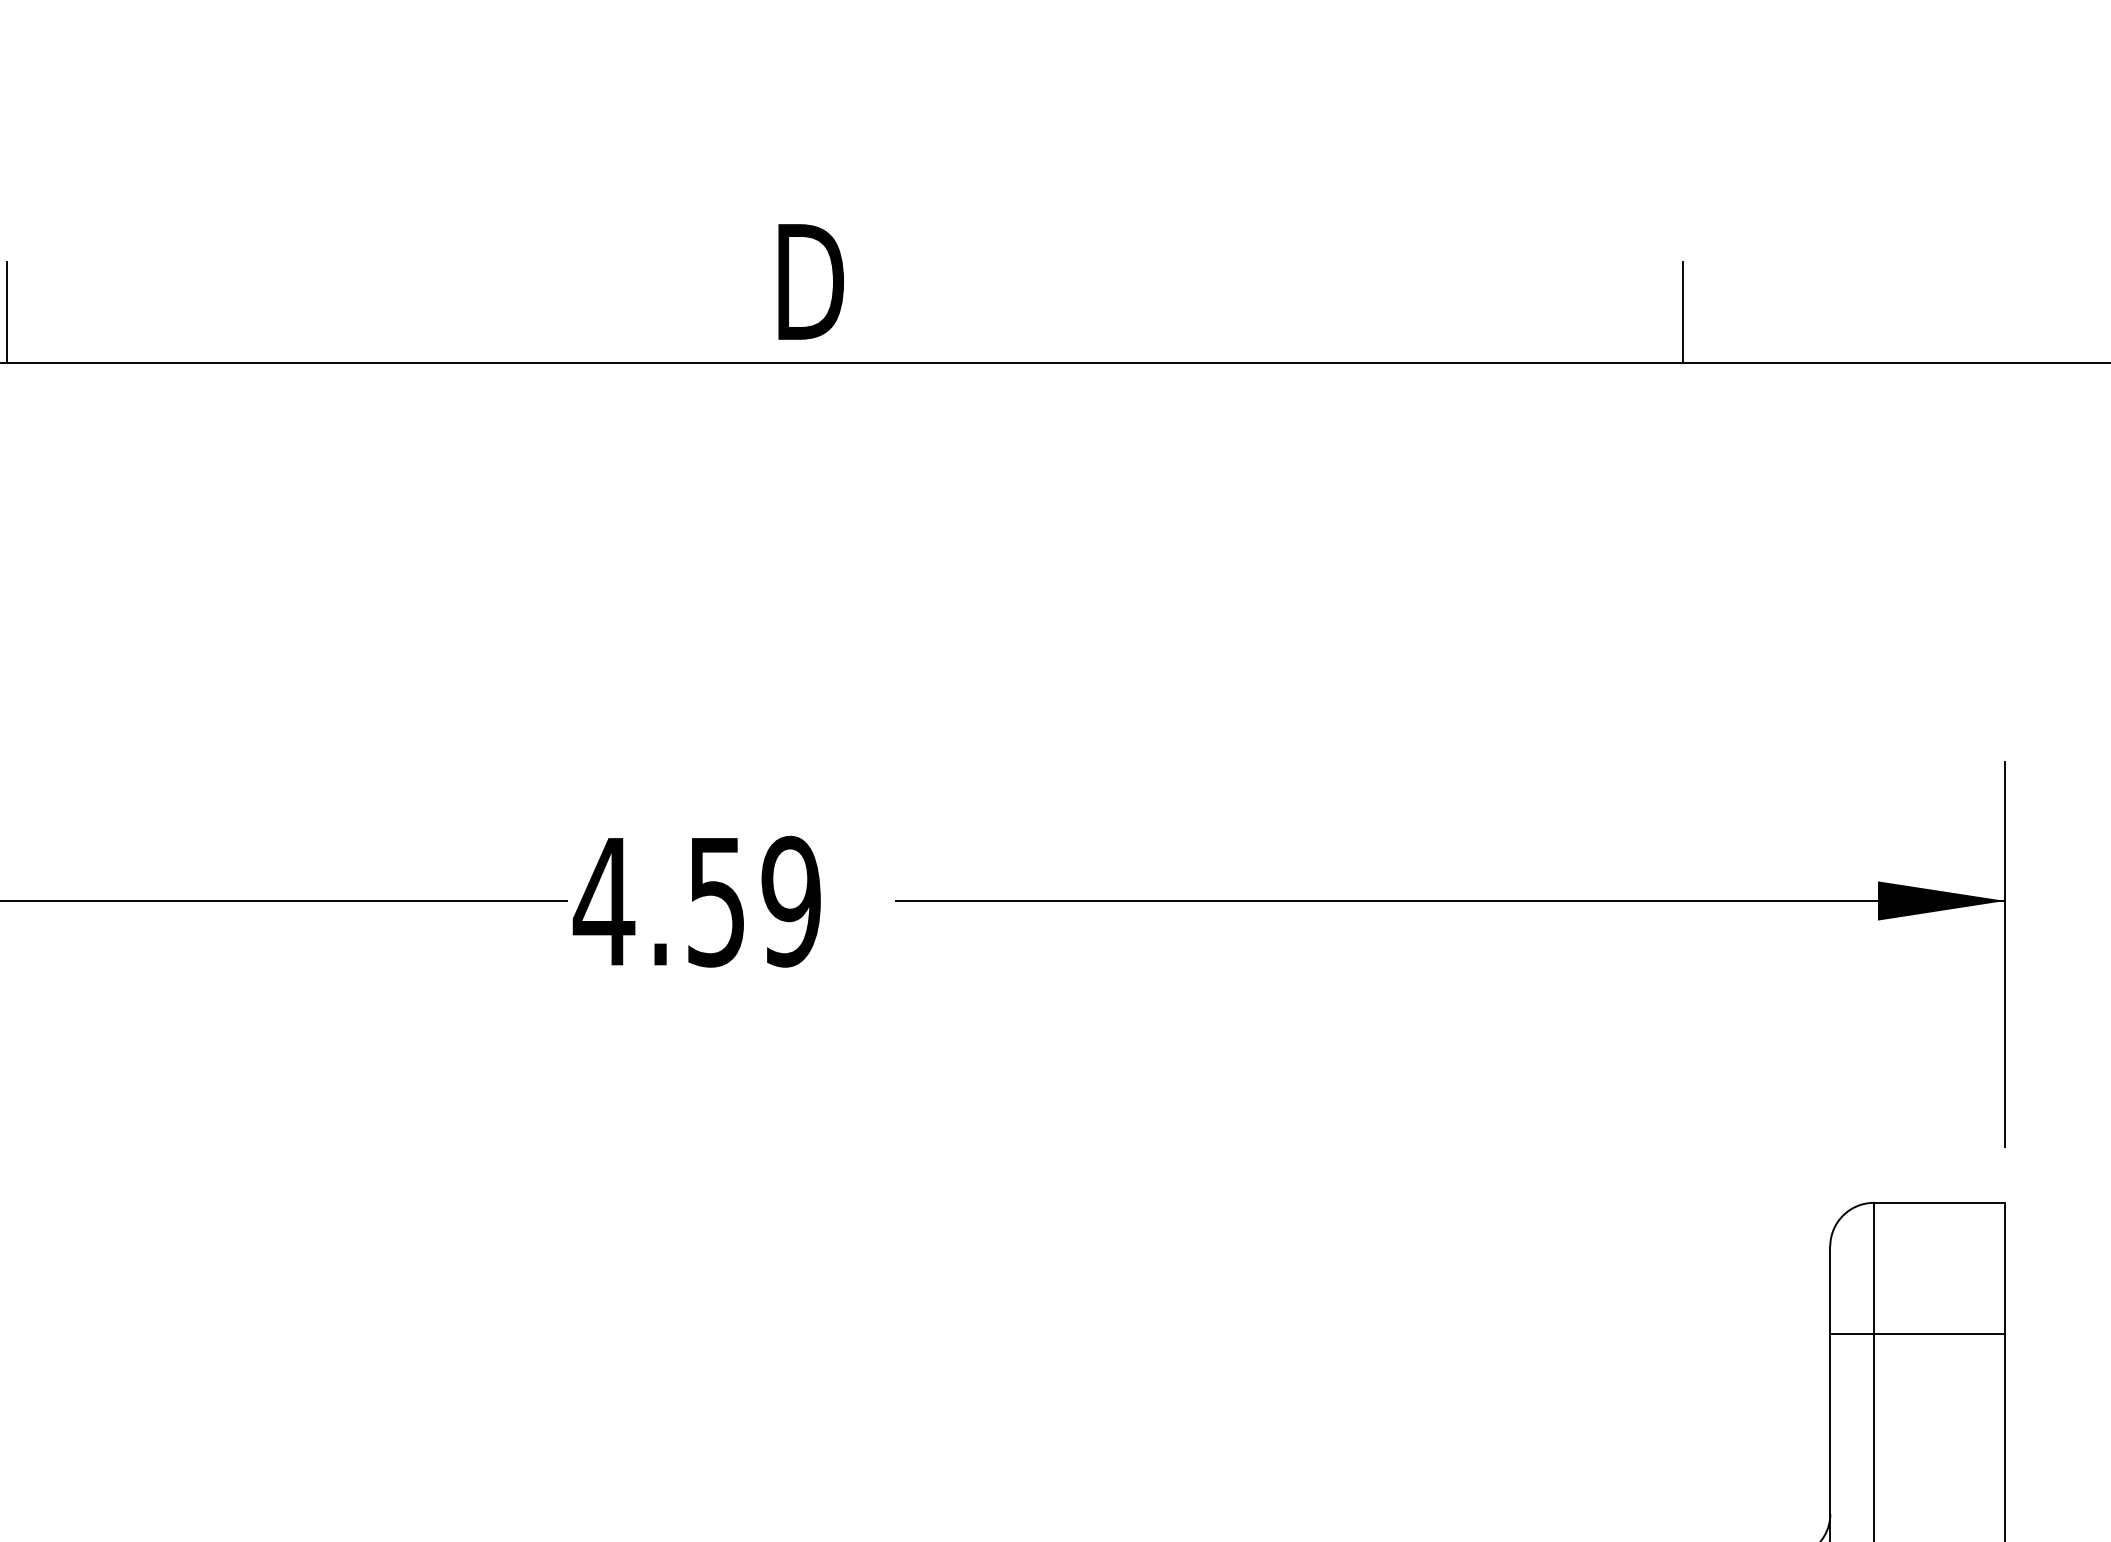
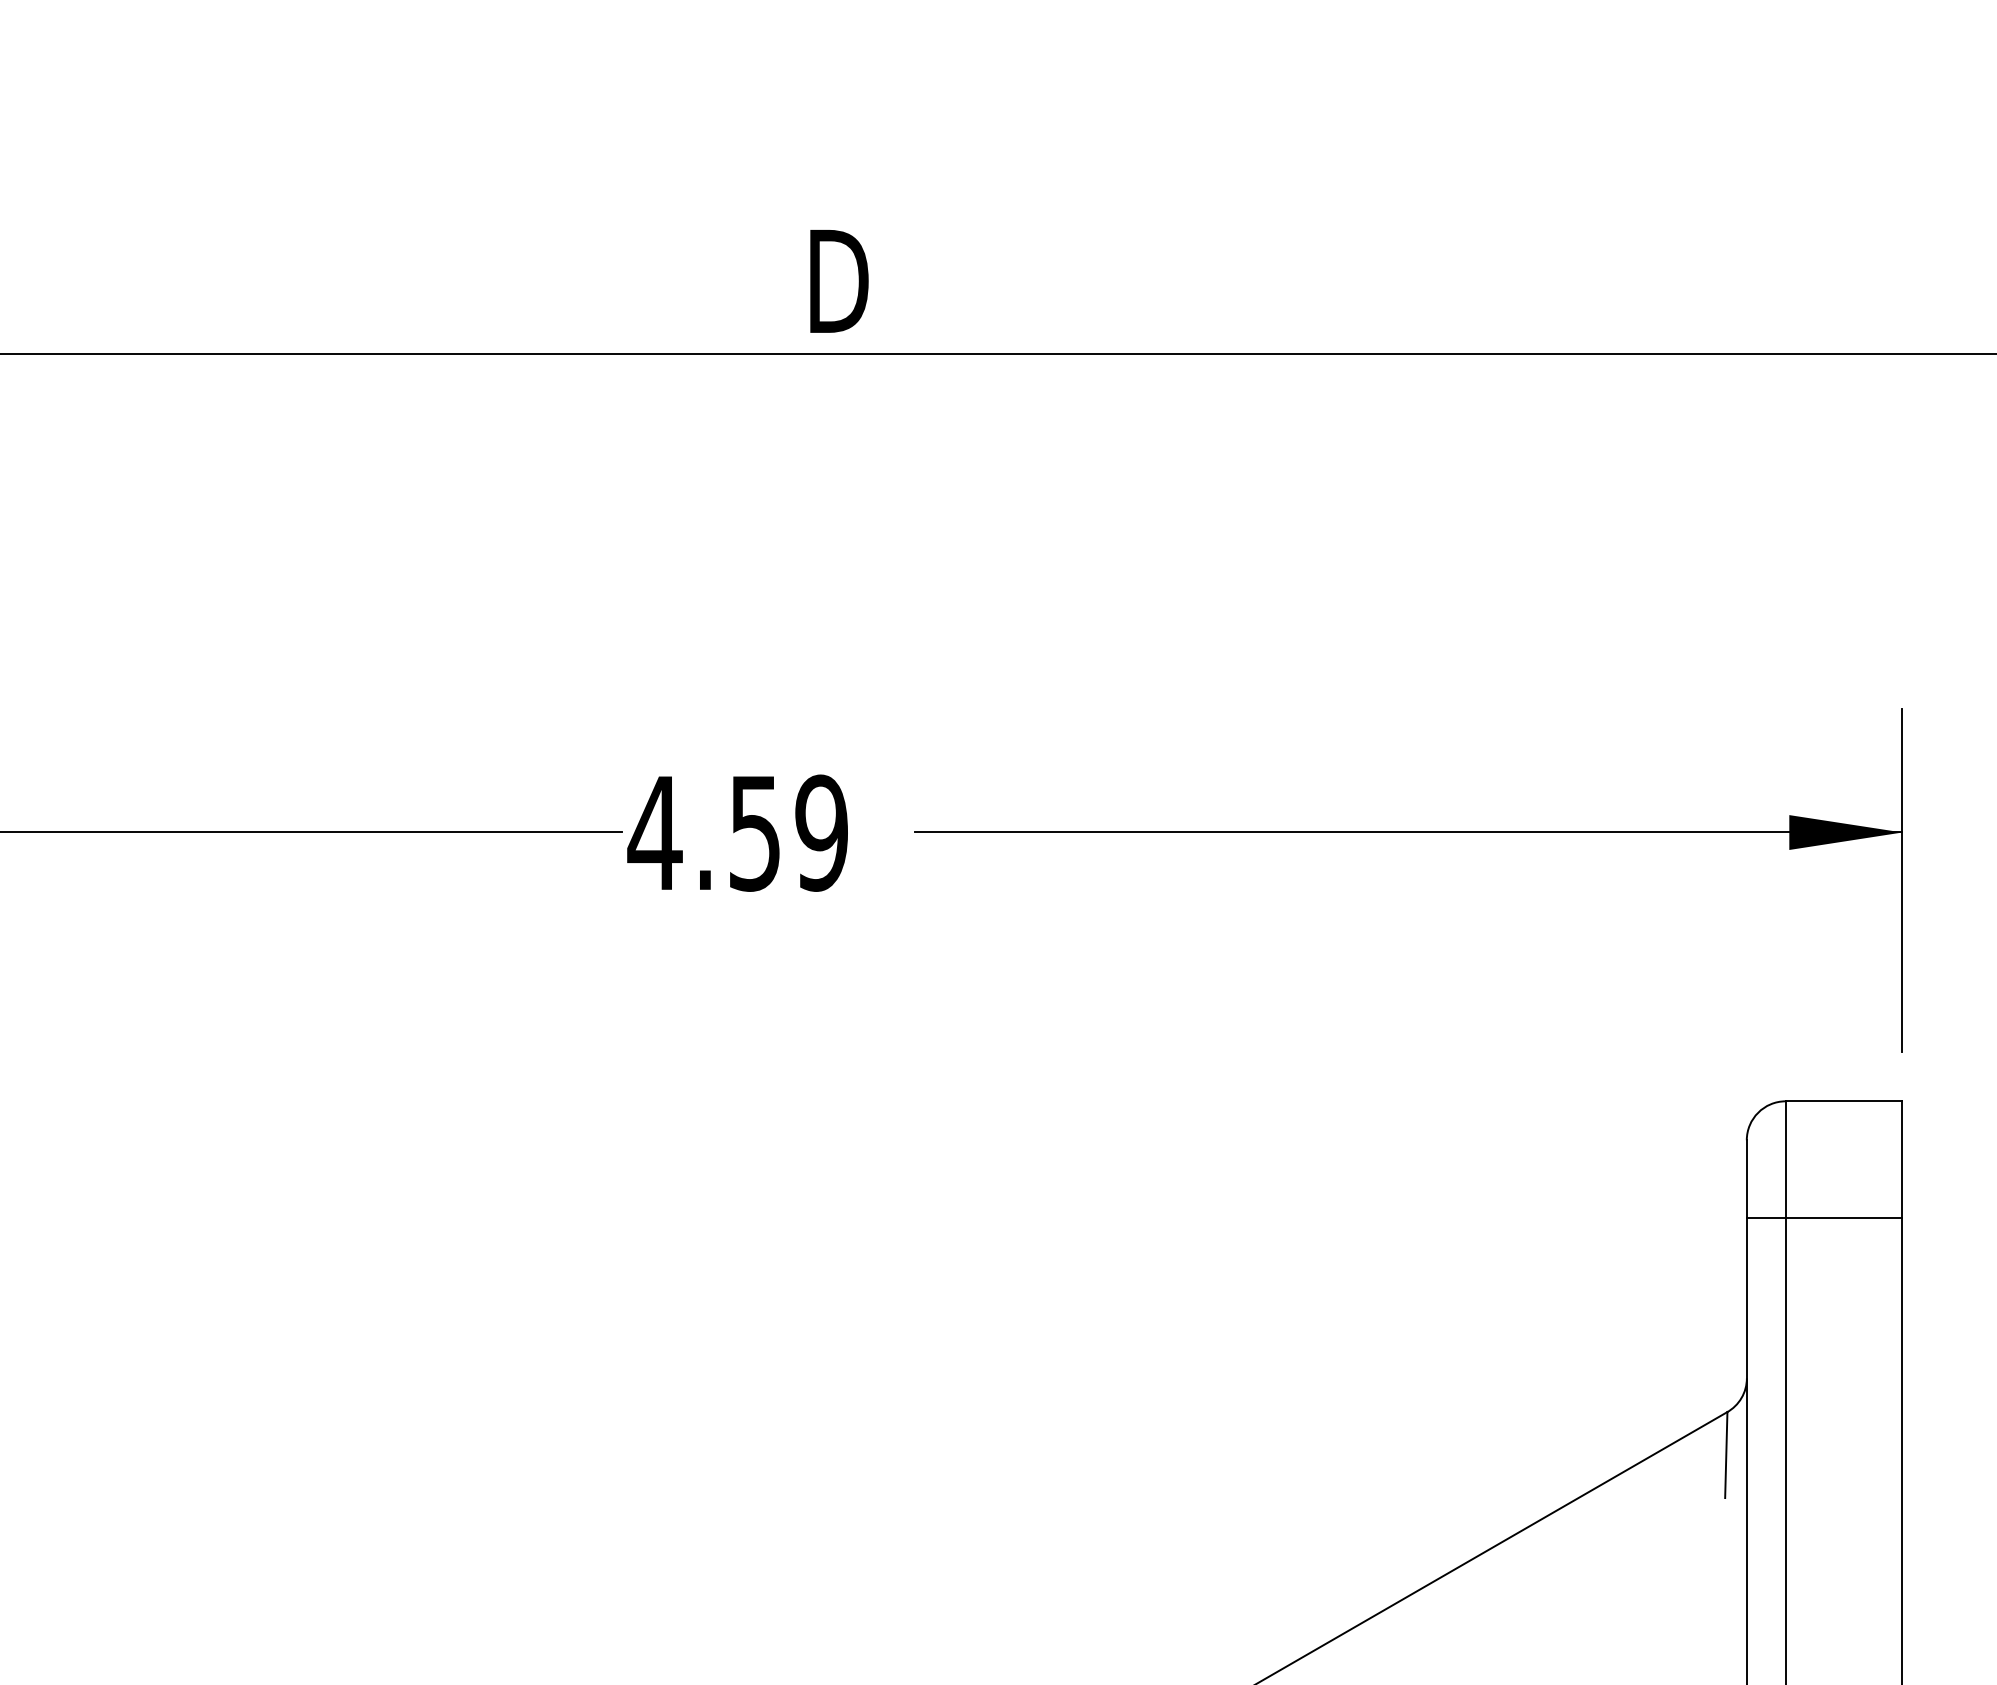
line: (7, 312) -> (123, 308), removed
line: (1683, 312) -> (1616, 308), removed

